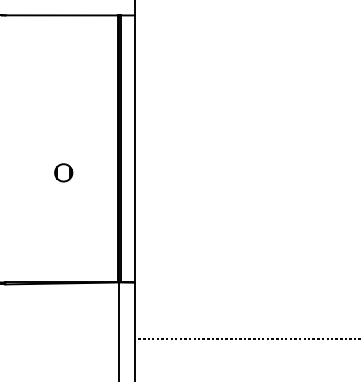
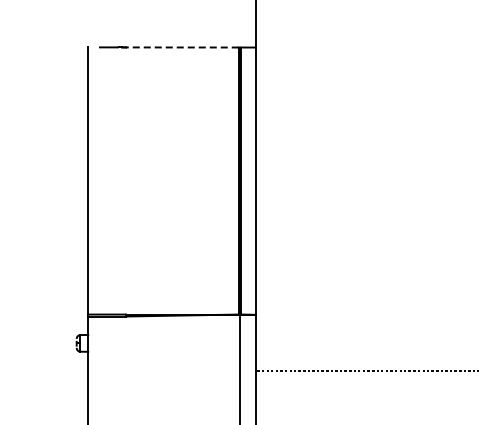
line: (60, 15) -> (181, 47), solid -> dashed
part: (62, 172) -> (183, 204), removed

